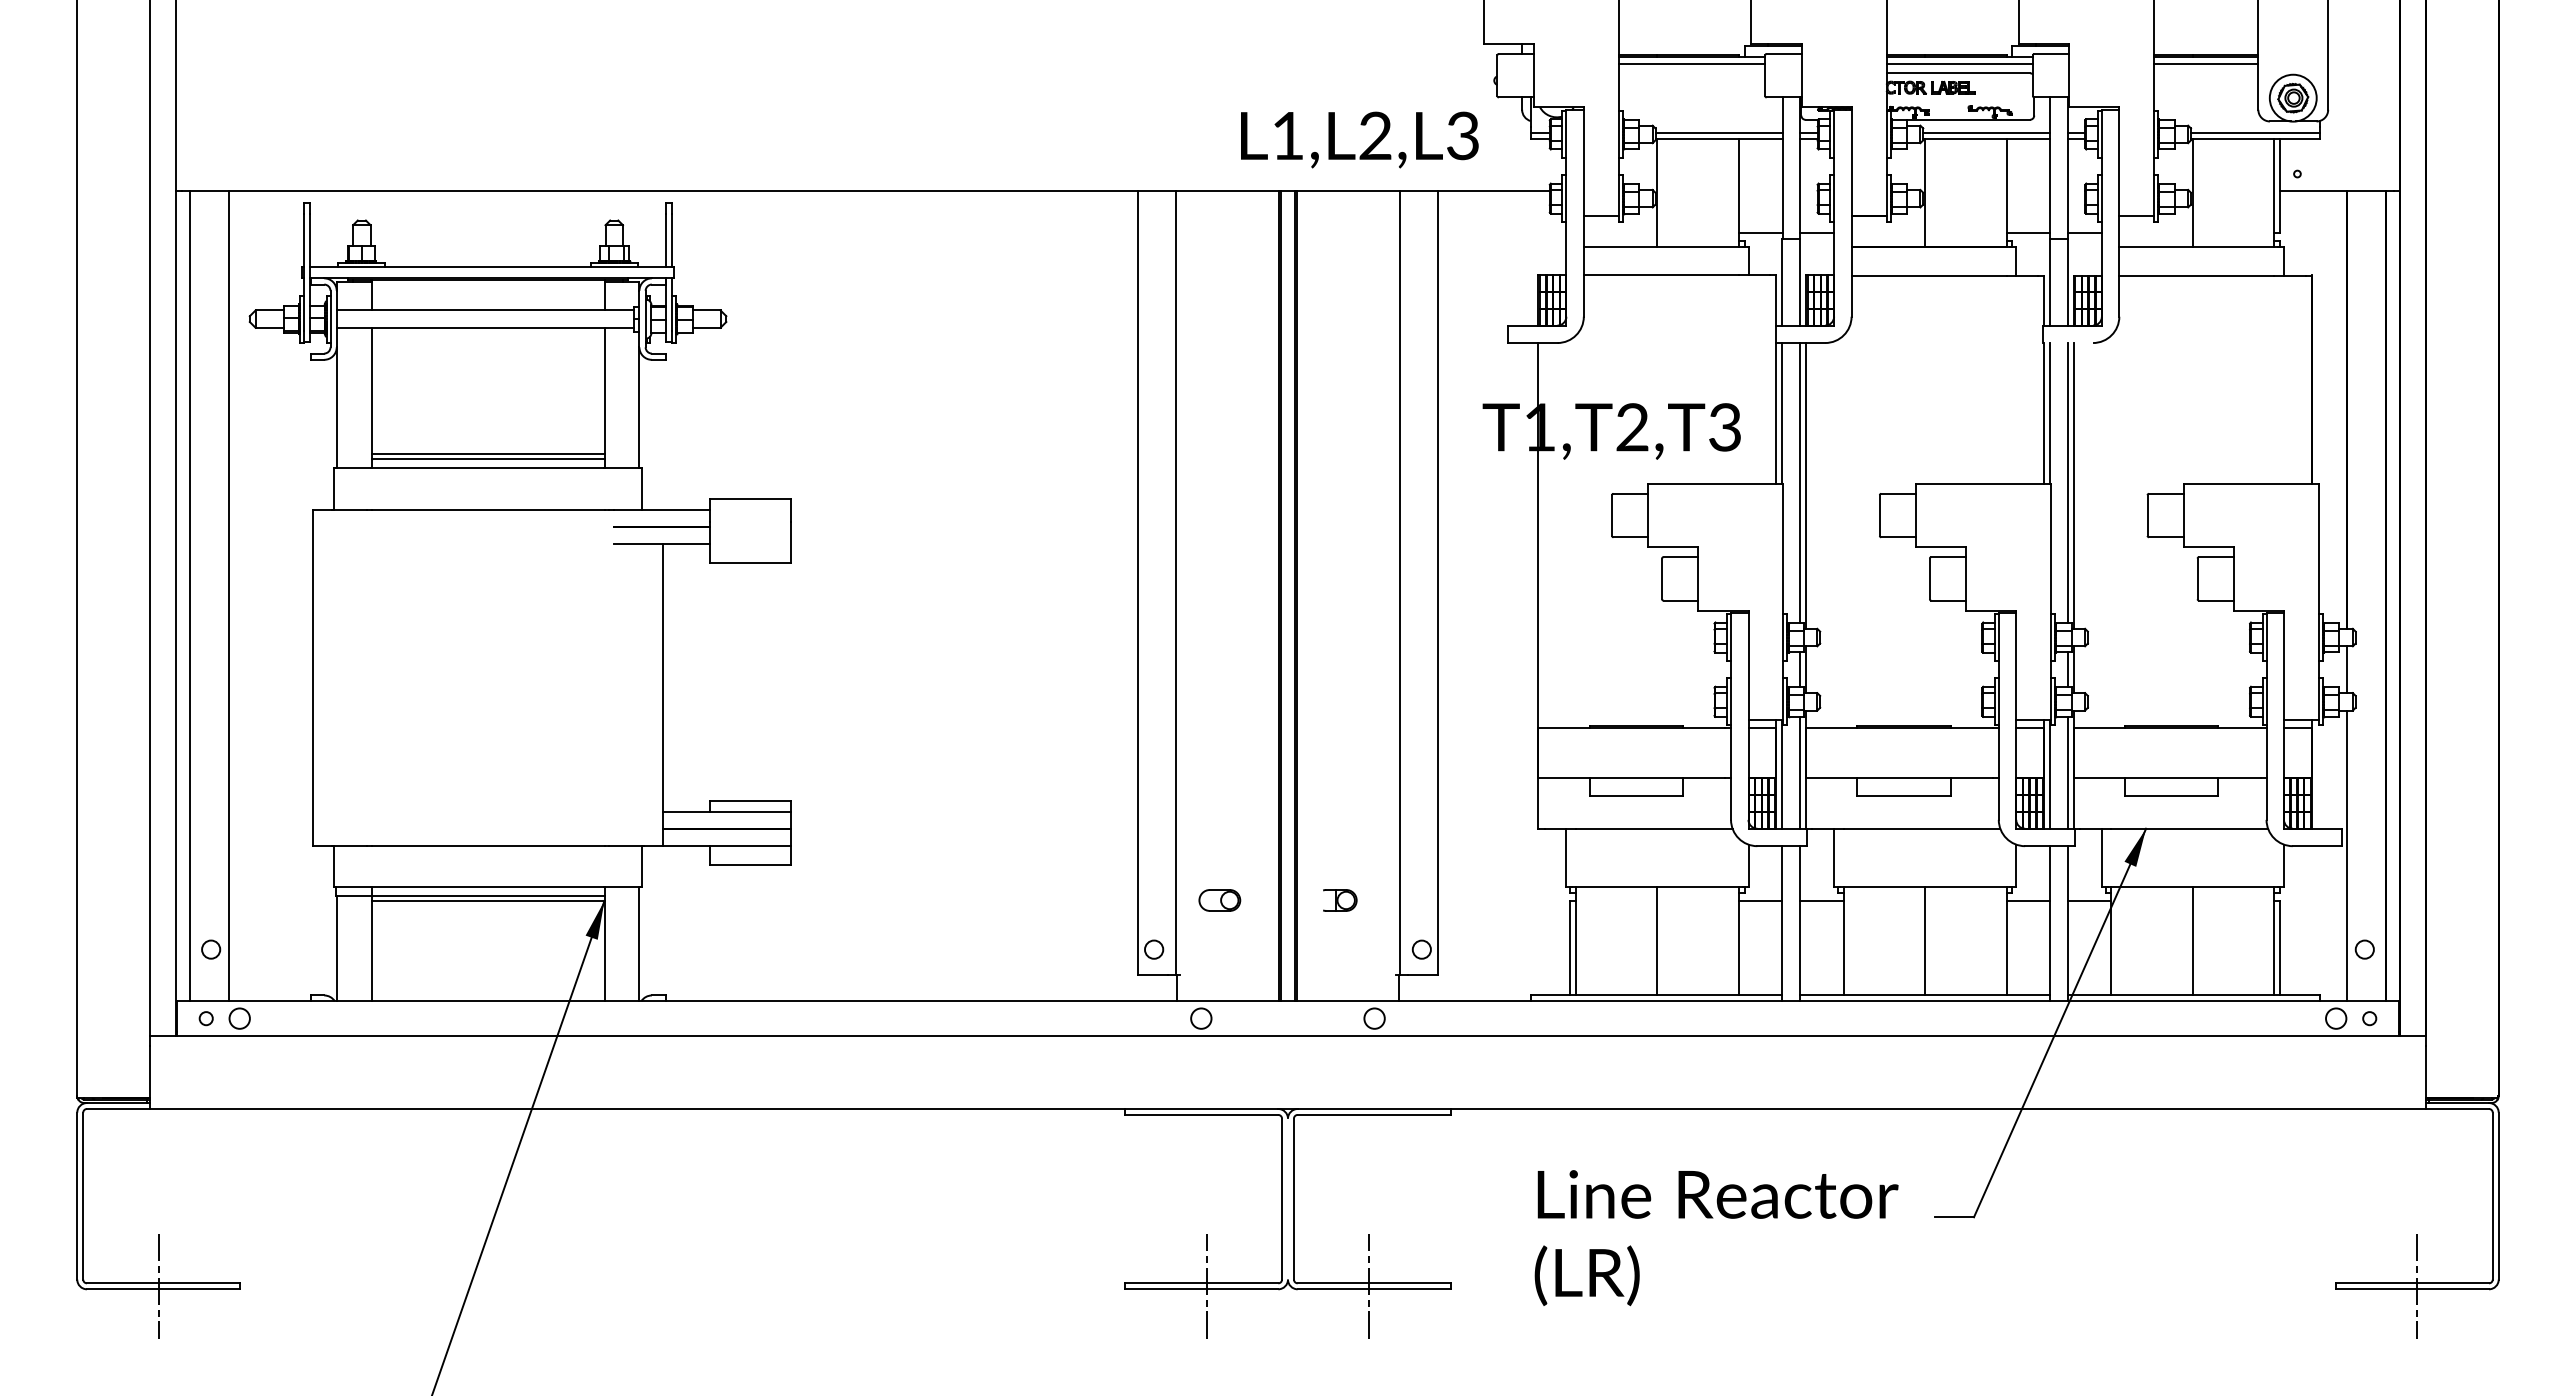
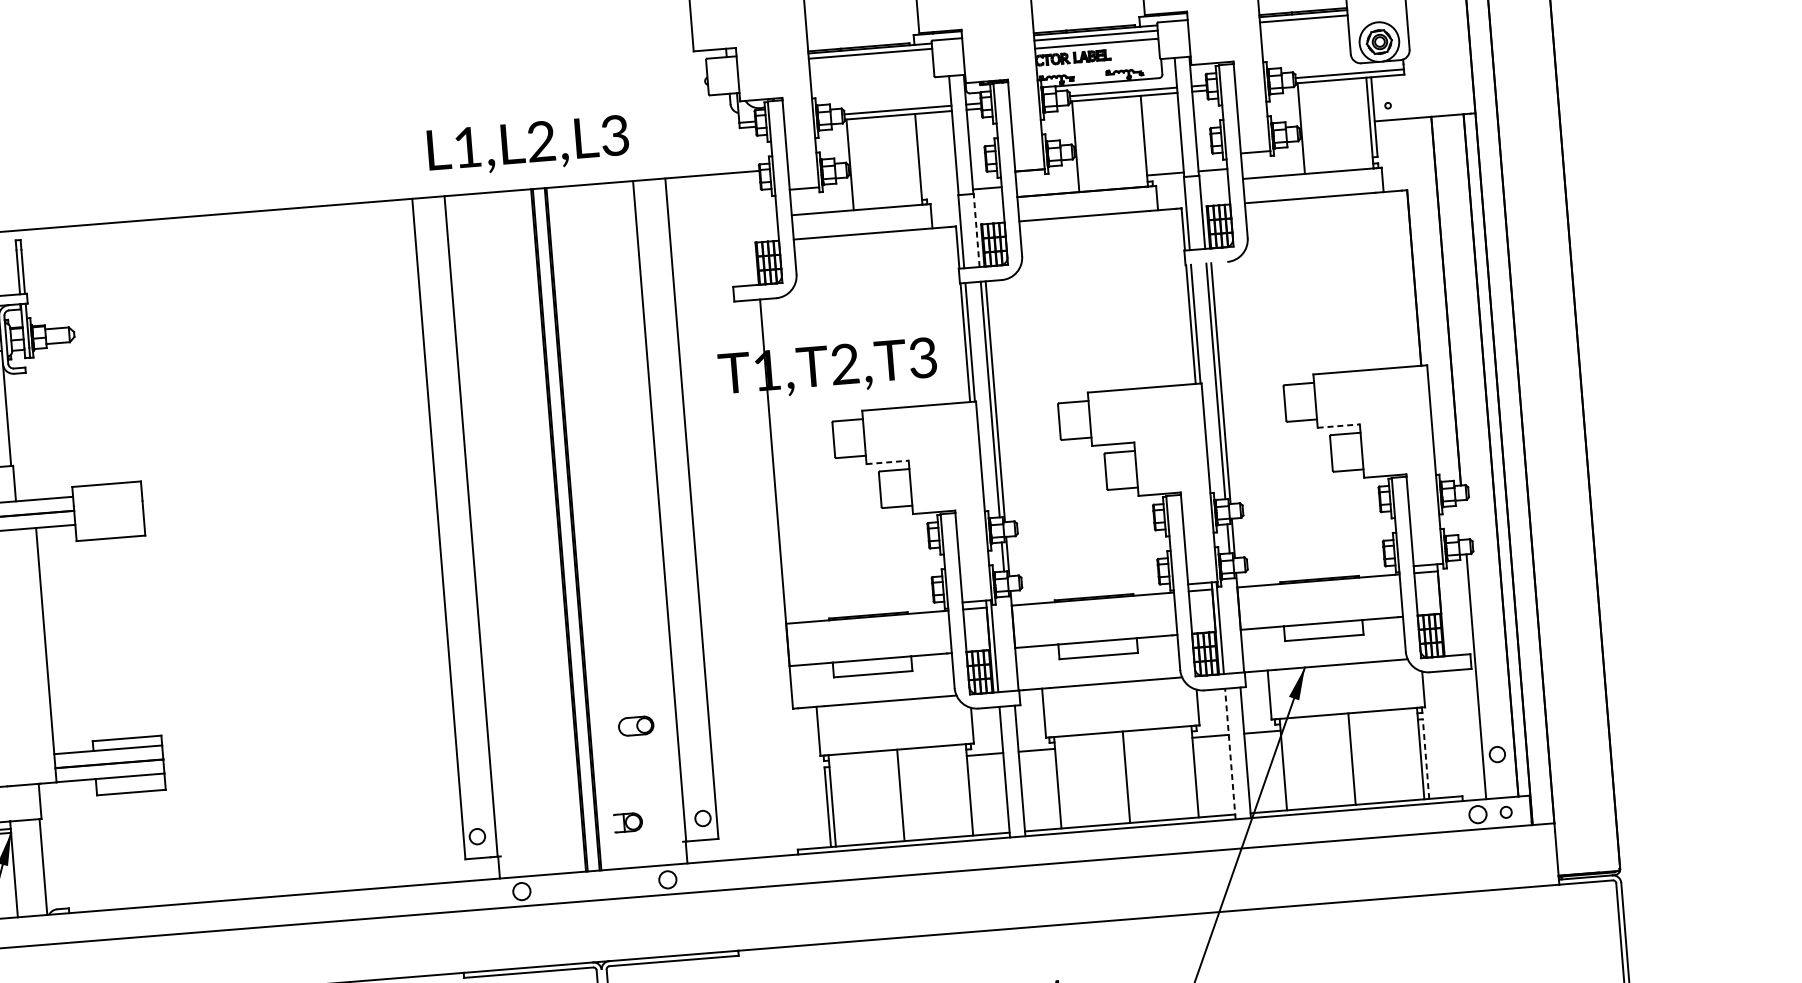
text: (1359, 139) -> (528, 145), moved
line: (1760, 233) -> (939, 192), removed
line: (1800, 281) -> (976, 229), solid -> dashed
line: (1673, 547) -> (887, 462), solid -> dashed
line: (2209, 547) -> (1339, 426), solid -> dashed
line: (2347, 669) -> (1463, 519), removed
line: (1800, 772) -> (1009, 643), removed
line: (2068, 772) -> (1235, 625), removed
part: (1219, 900) -> (635, 726), moved
part: (1340, 900) -> (628, 822), moved
line: (2049, 923) -> (1229, 753), solid -> dashed
line: (2280, 947) -> (1426, 758), solid -> dashed

